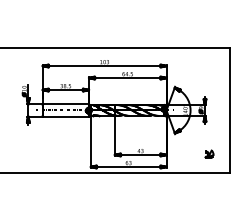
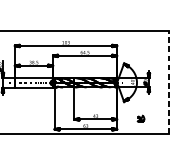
line: (229, 110) -> (169, 82), solid -> dashed
part: (209, 153) -> (141, 118), moved

